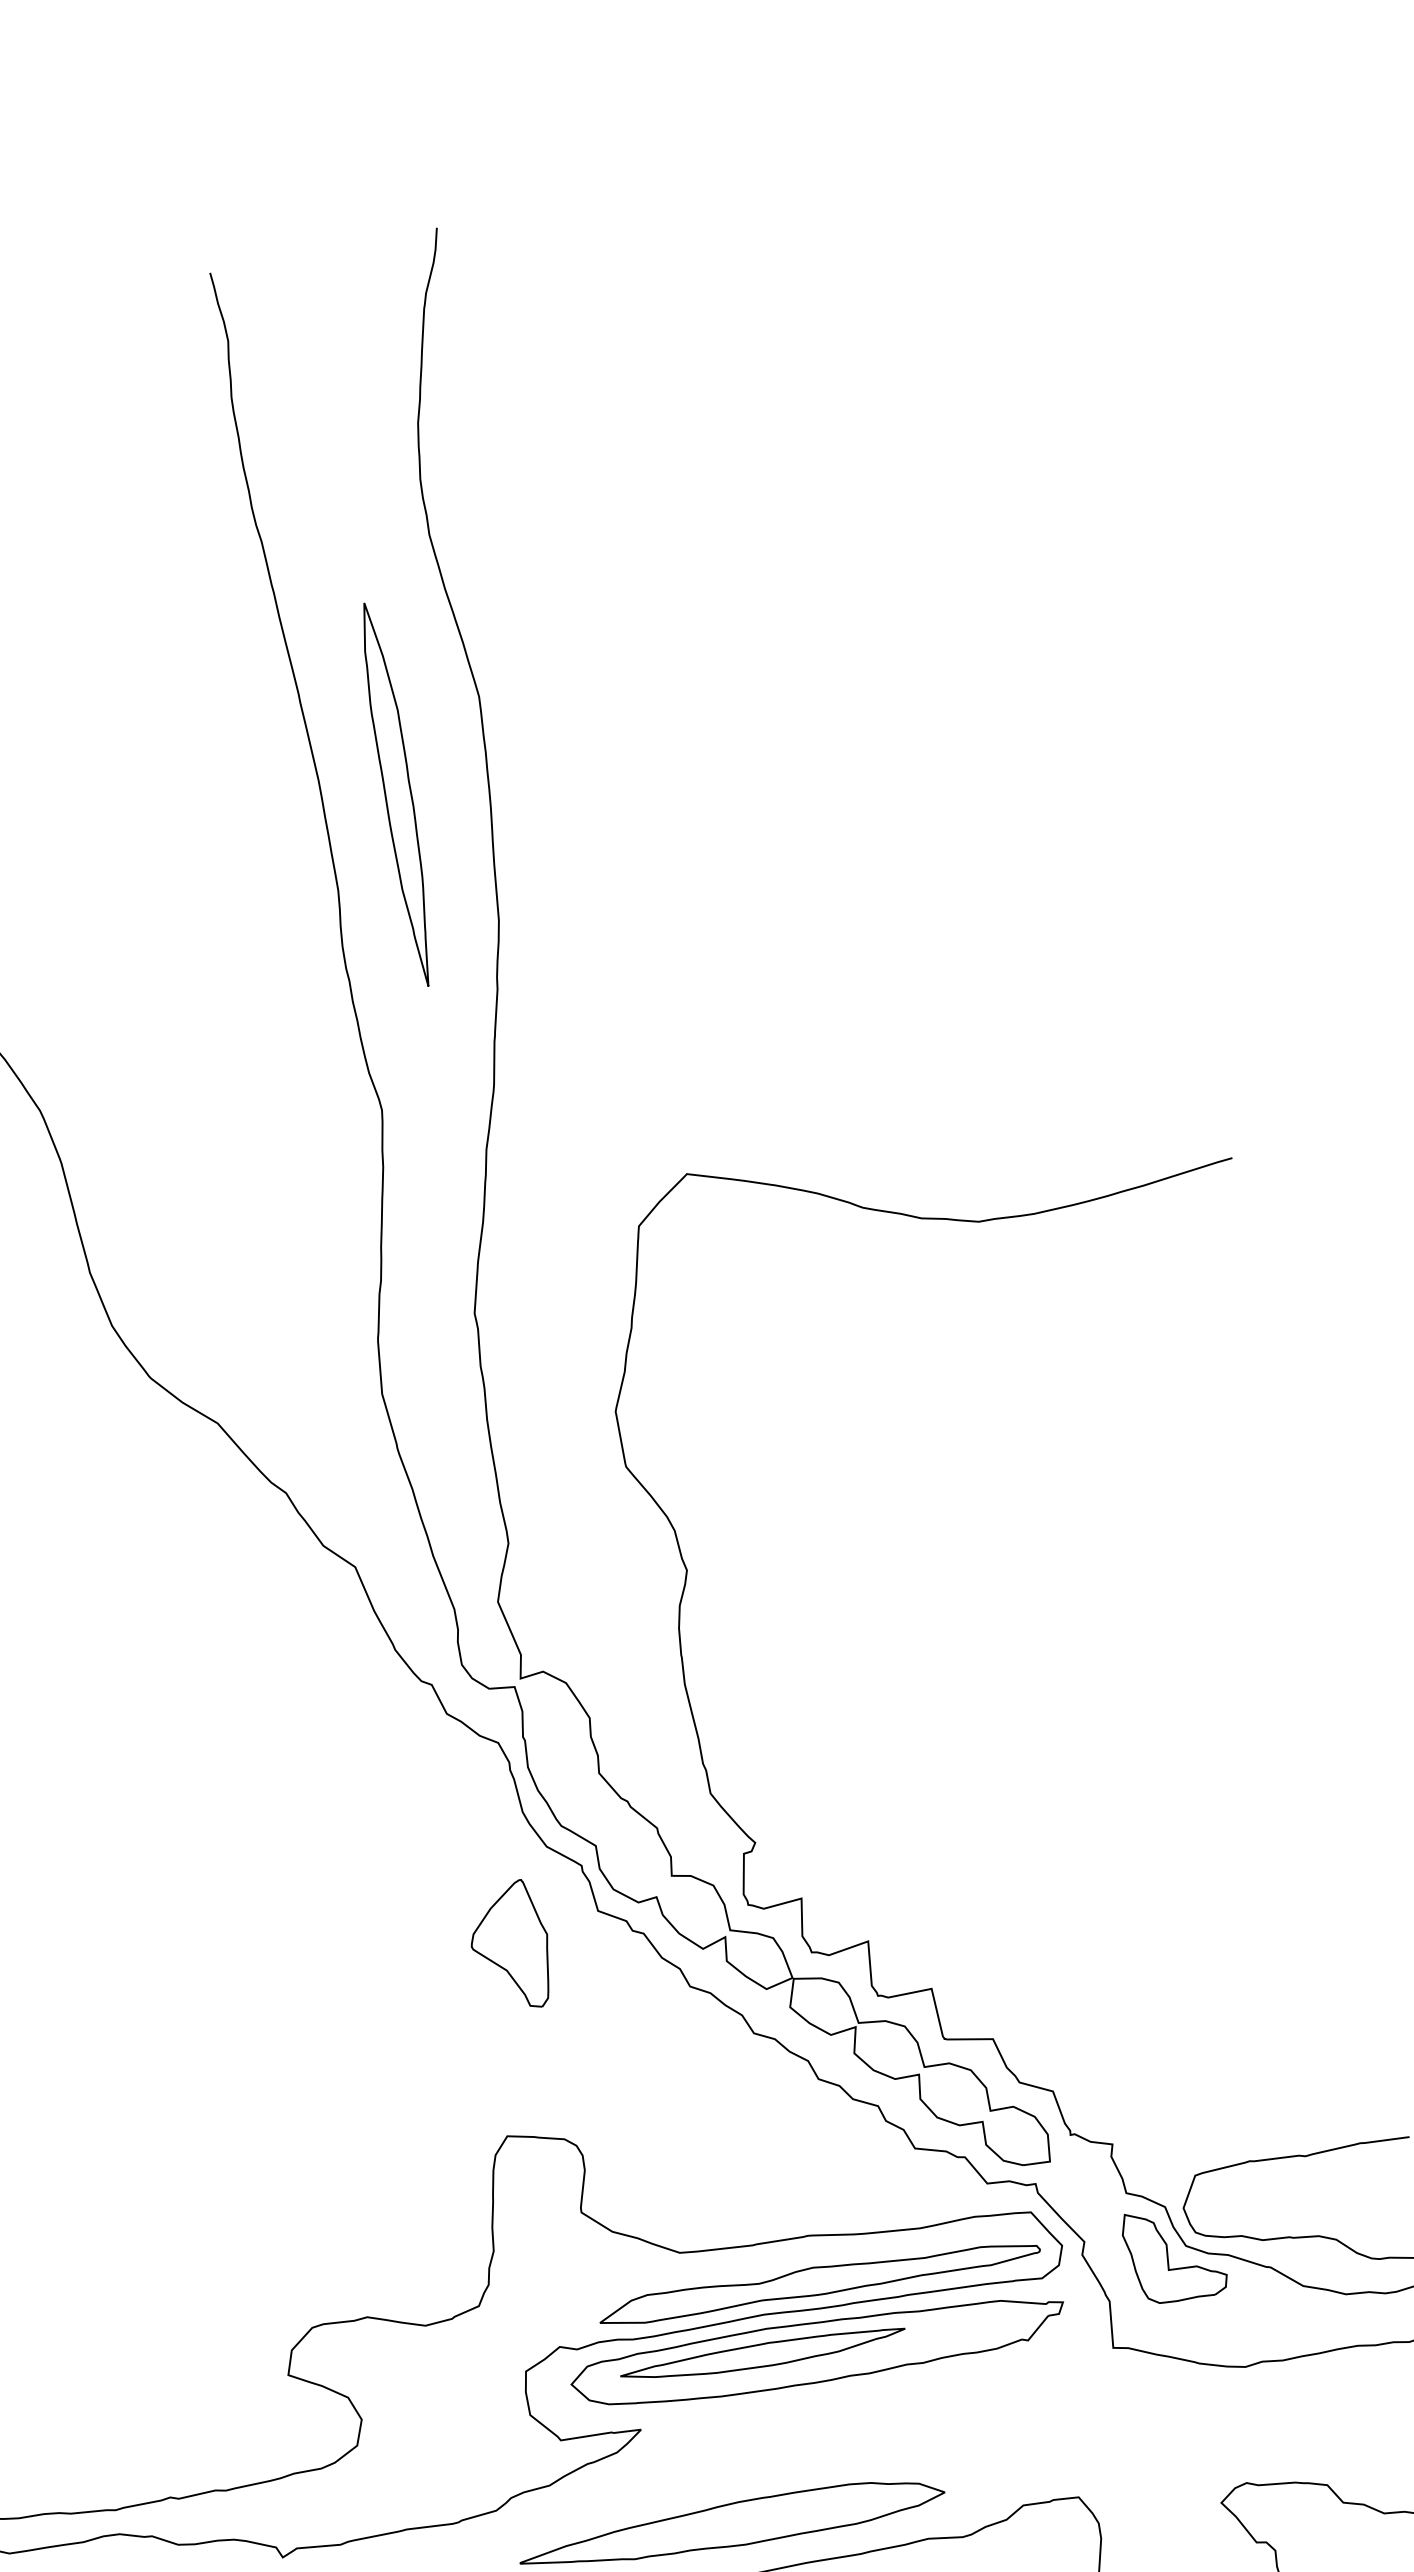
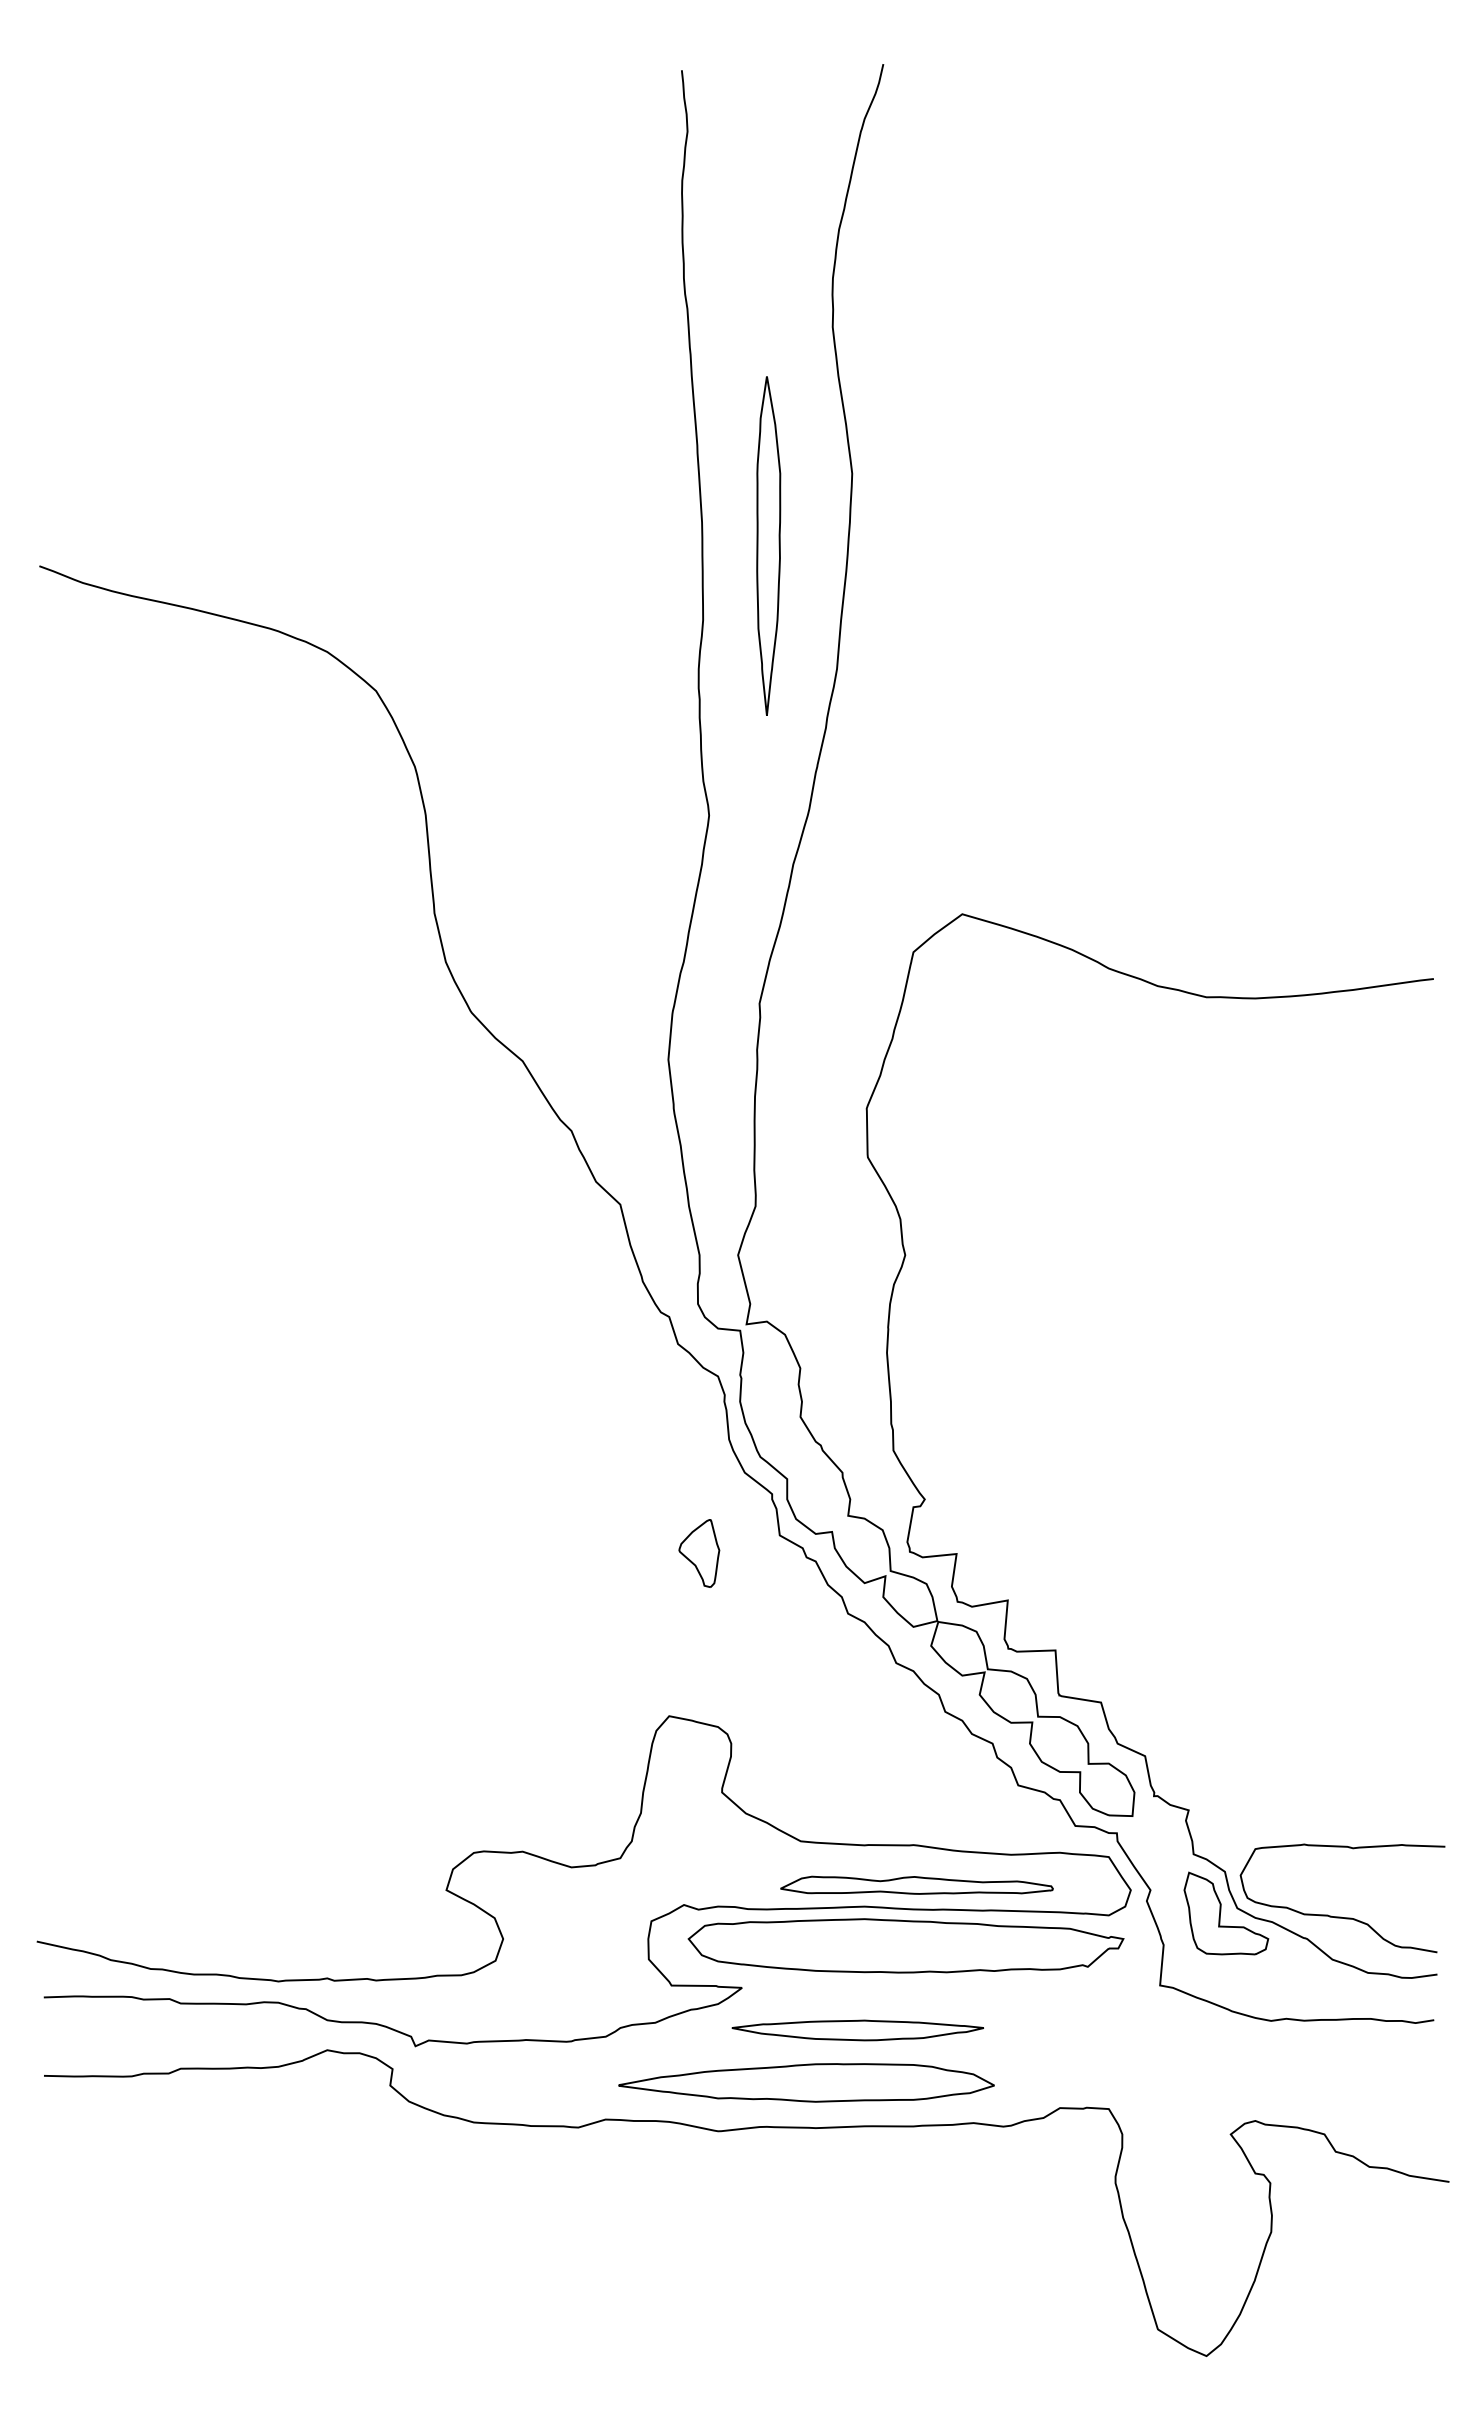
part: (510, 1946) -> (699, 1553), size x0.6
part: (818, 2280) -> (916, 1885), size x0.7
part: (762, 2355) -> (857, 2030), moved

